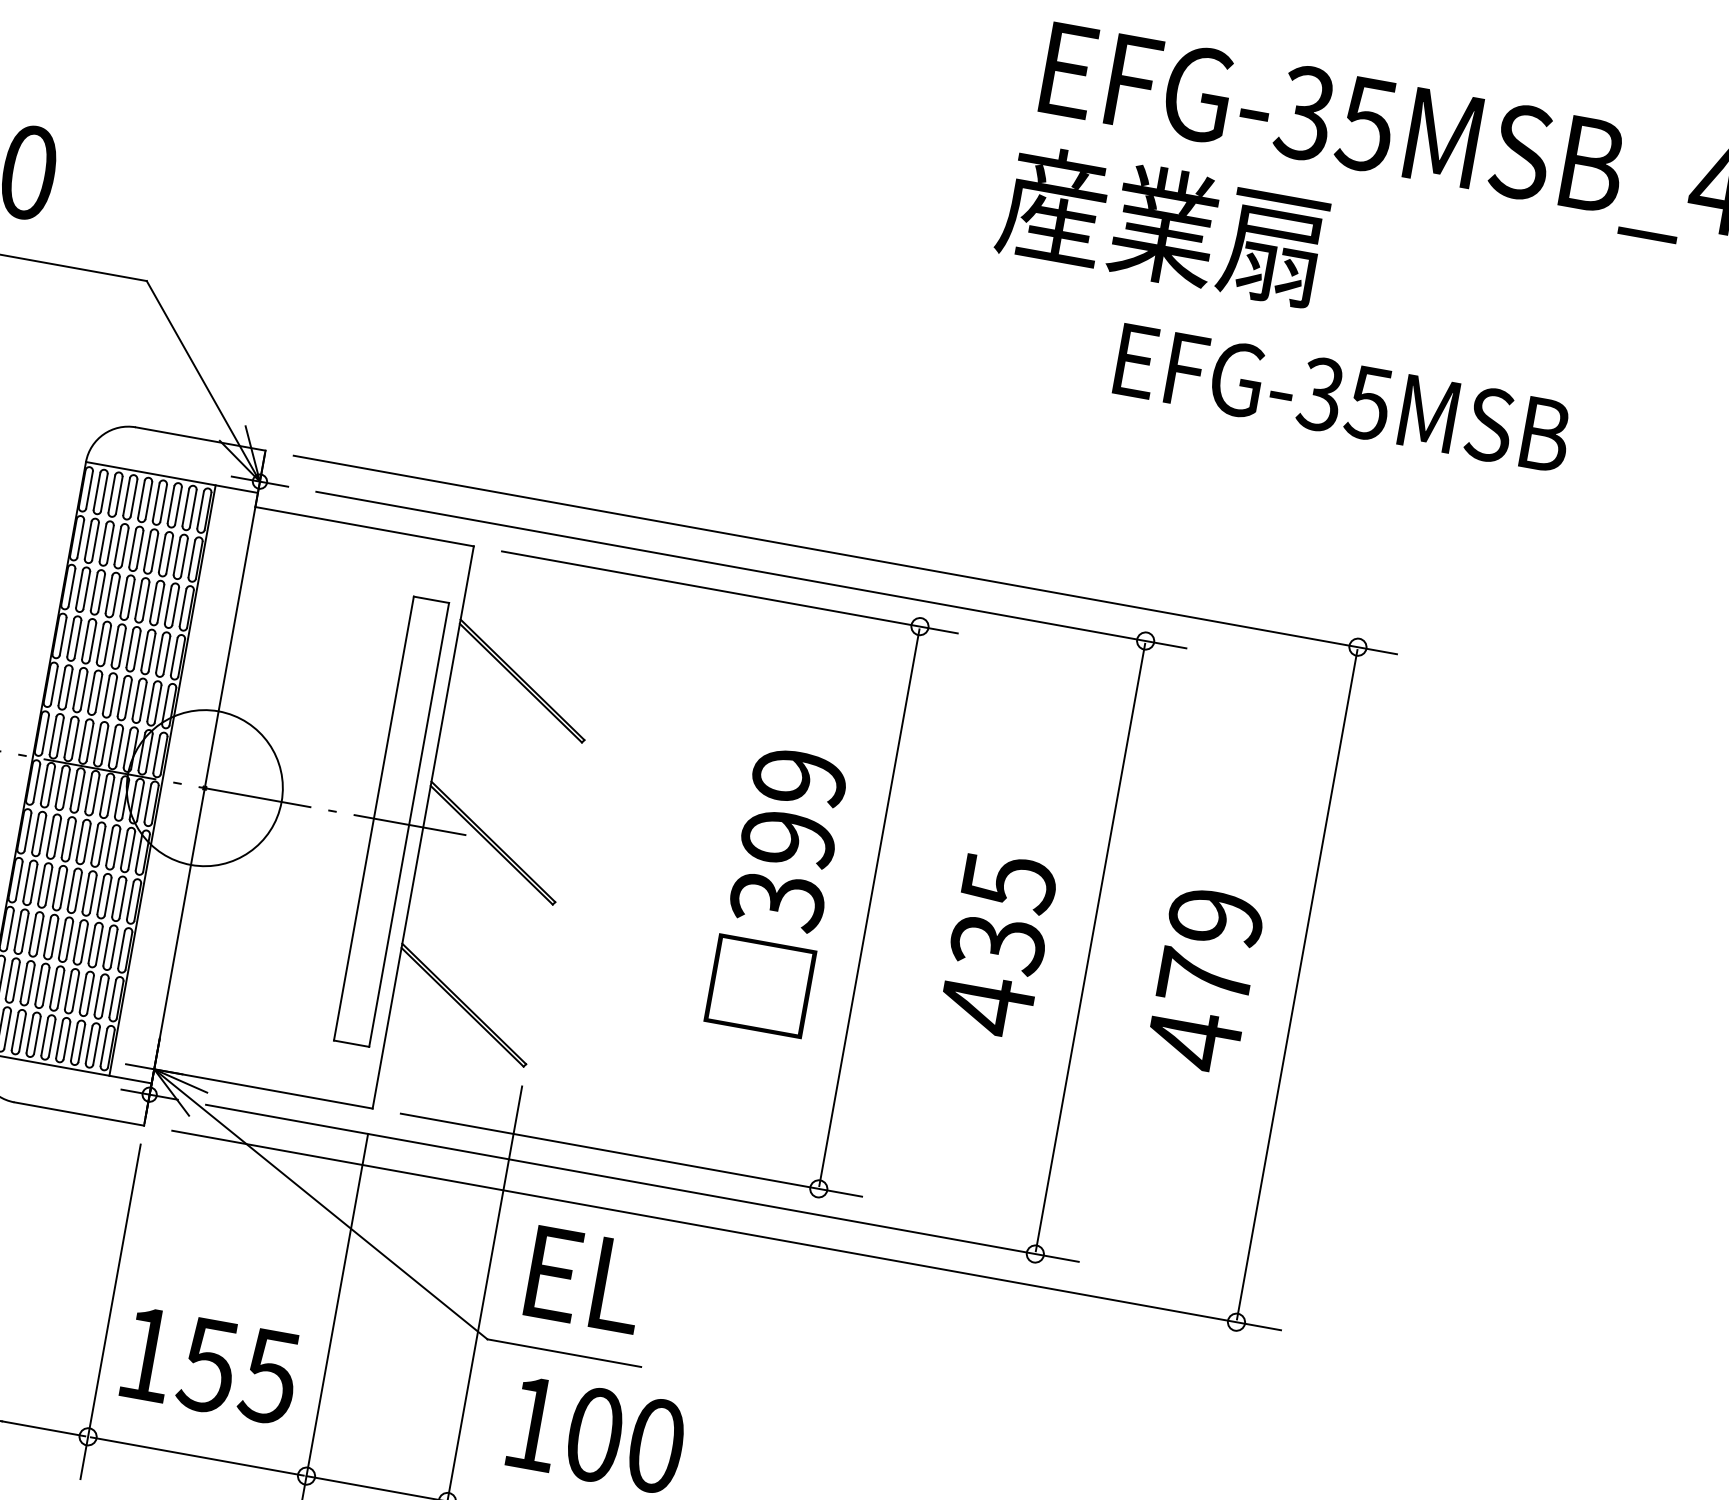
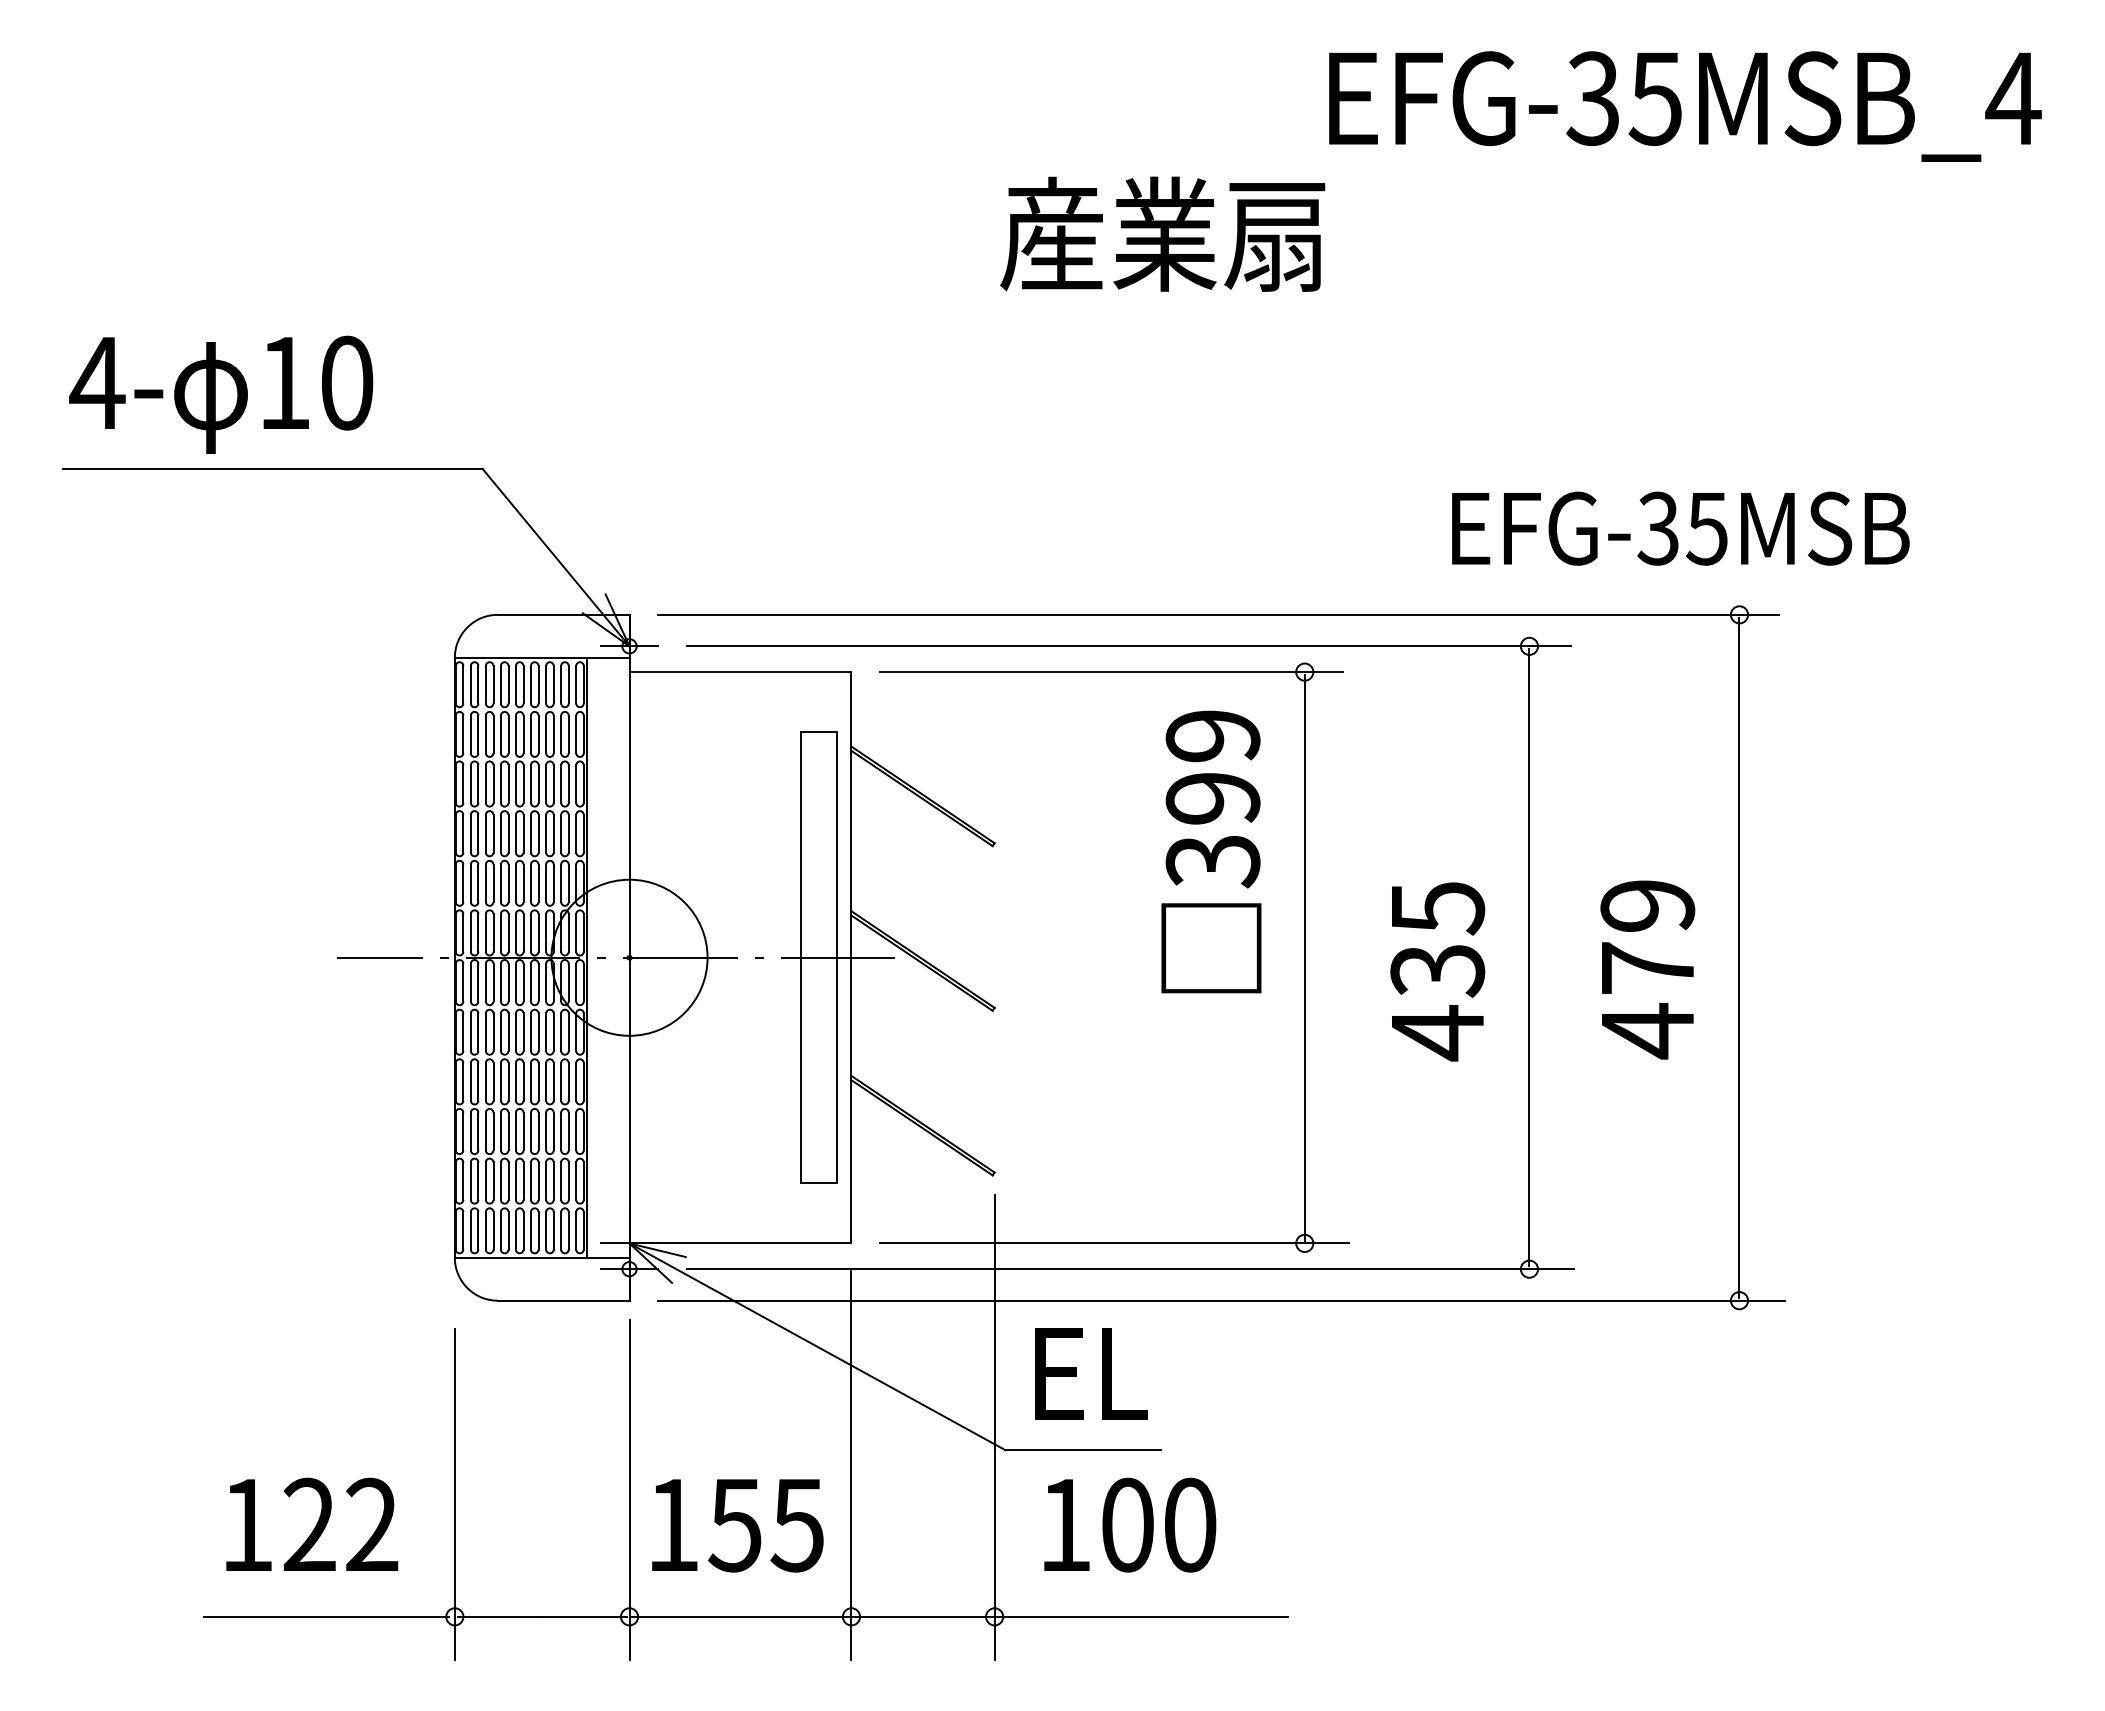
text: (1162, 224) -> (1162, 233), moved
text: (1342, 398) -> (1680, 528), moved
text: (777, 890) -> (1211, 851), moved

